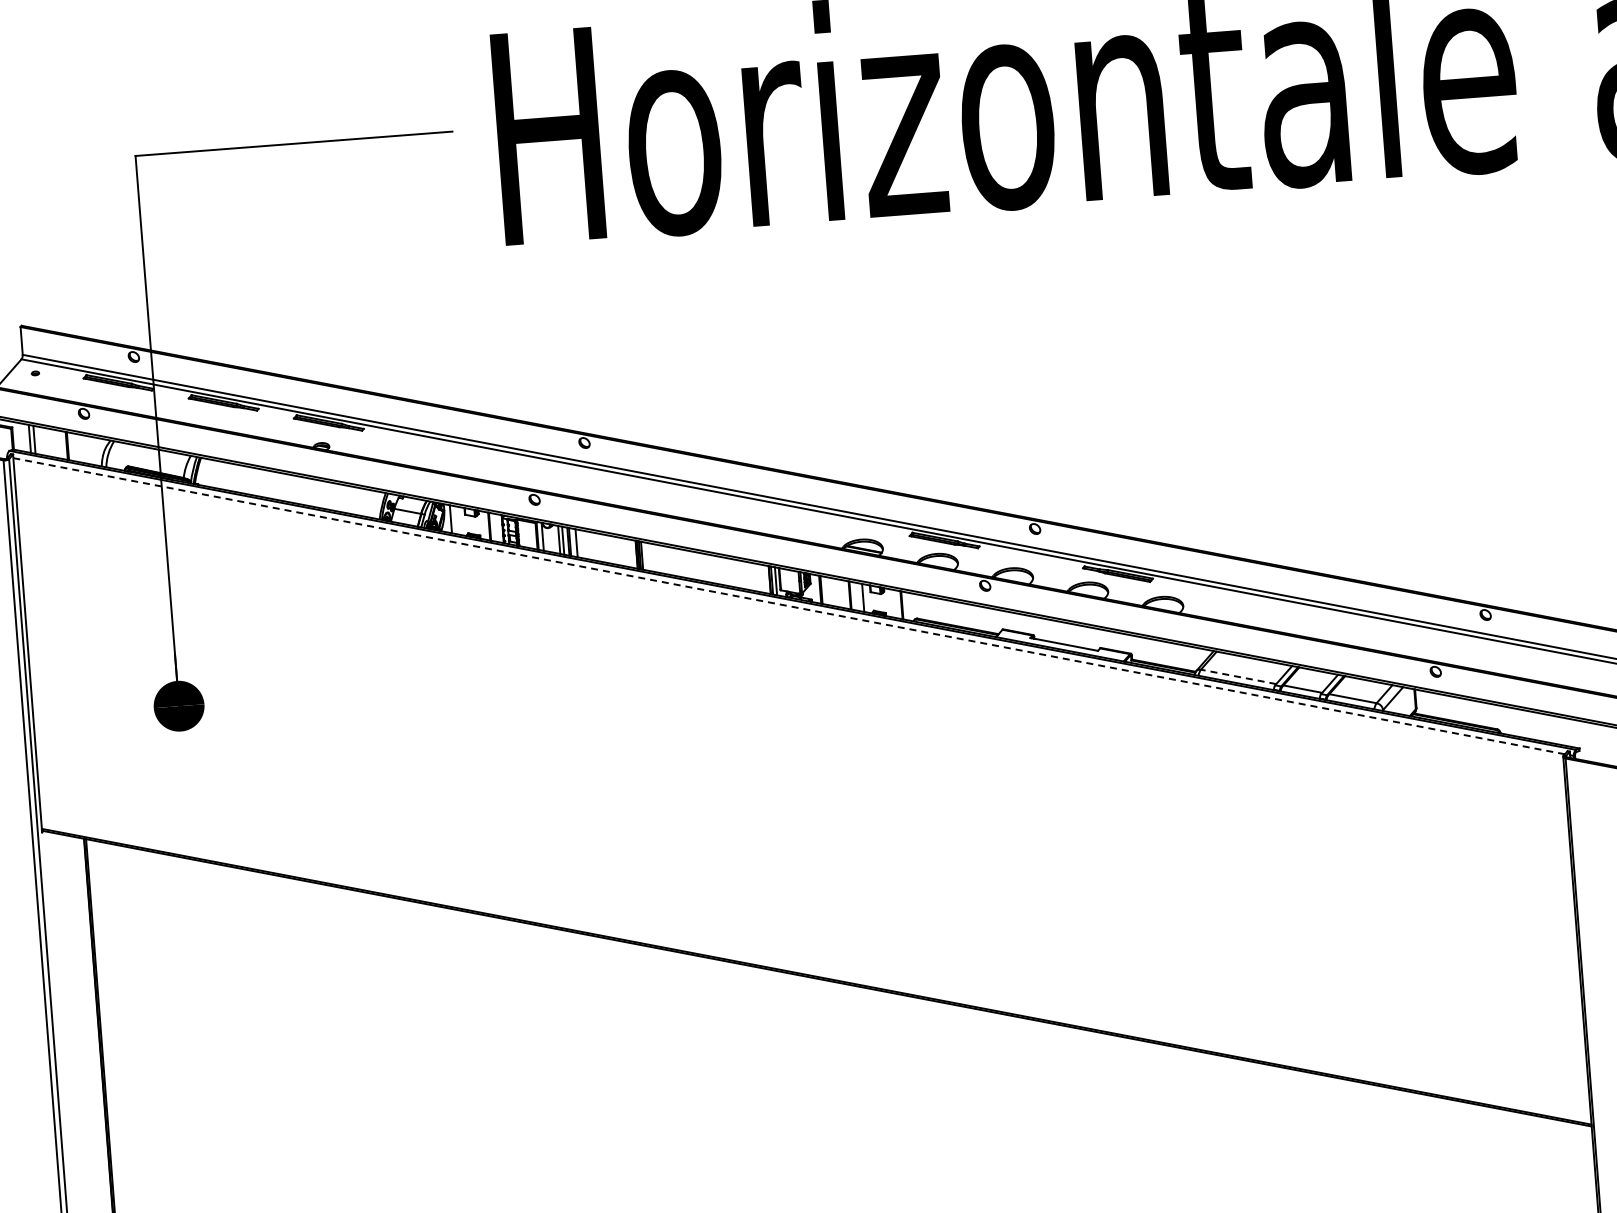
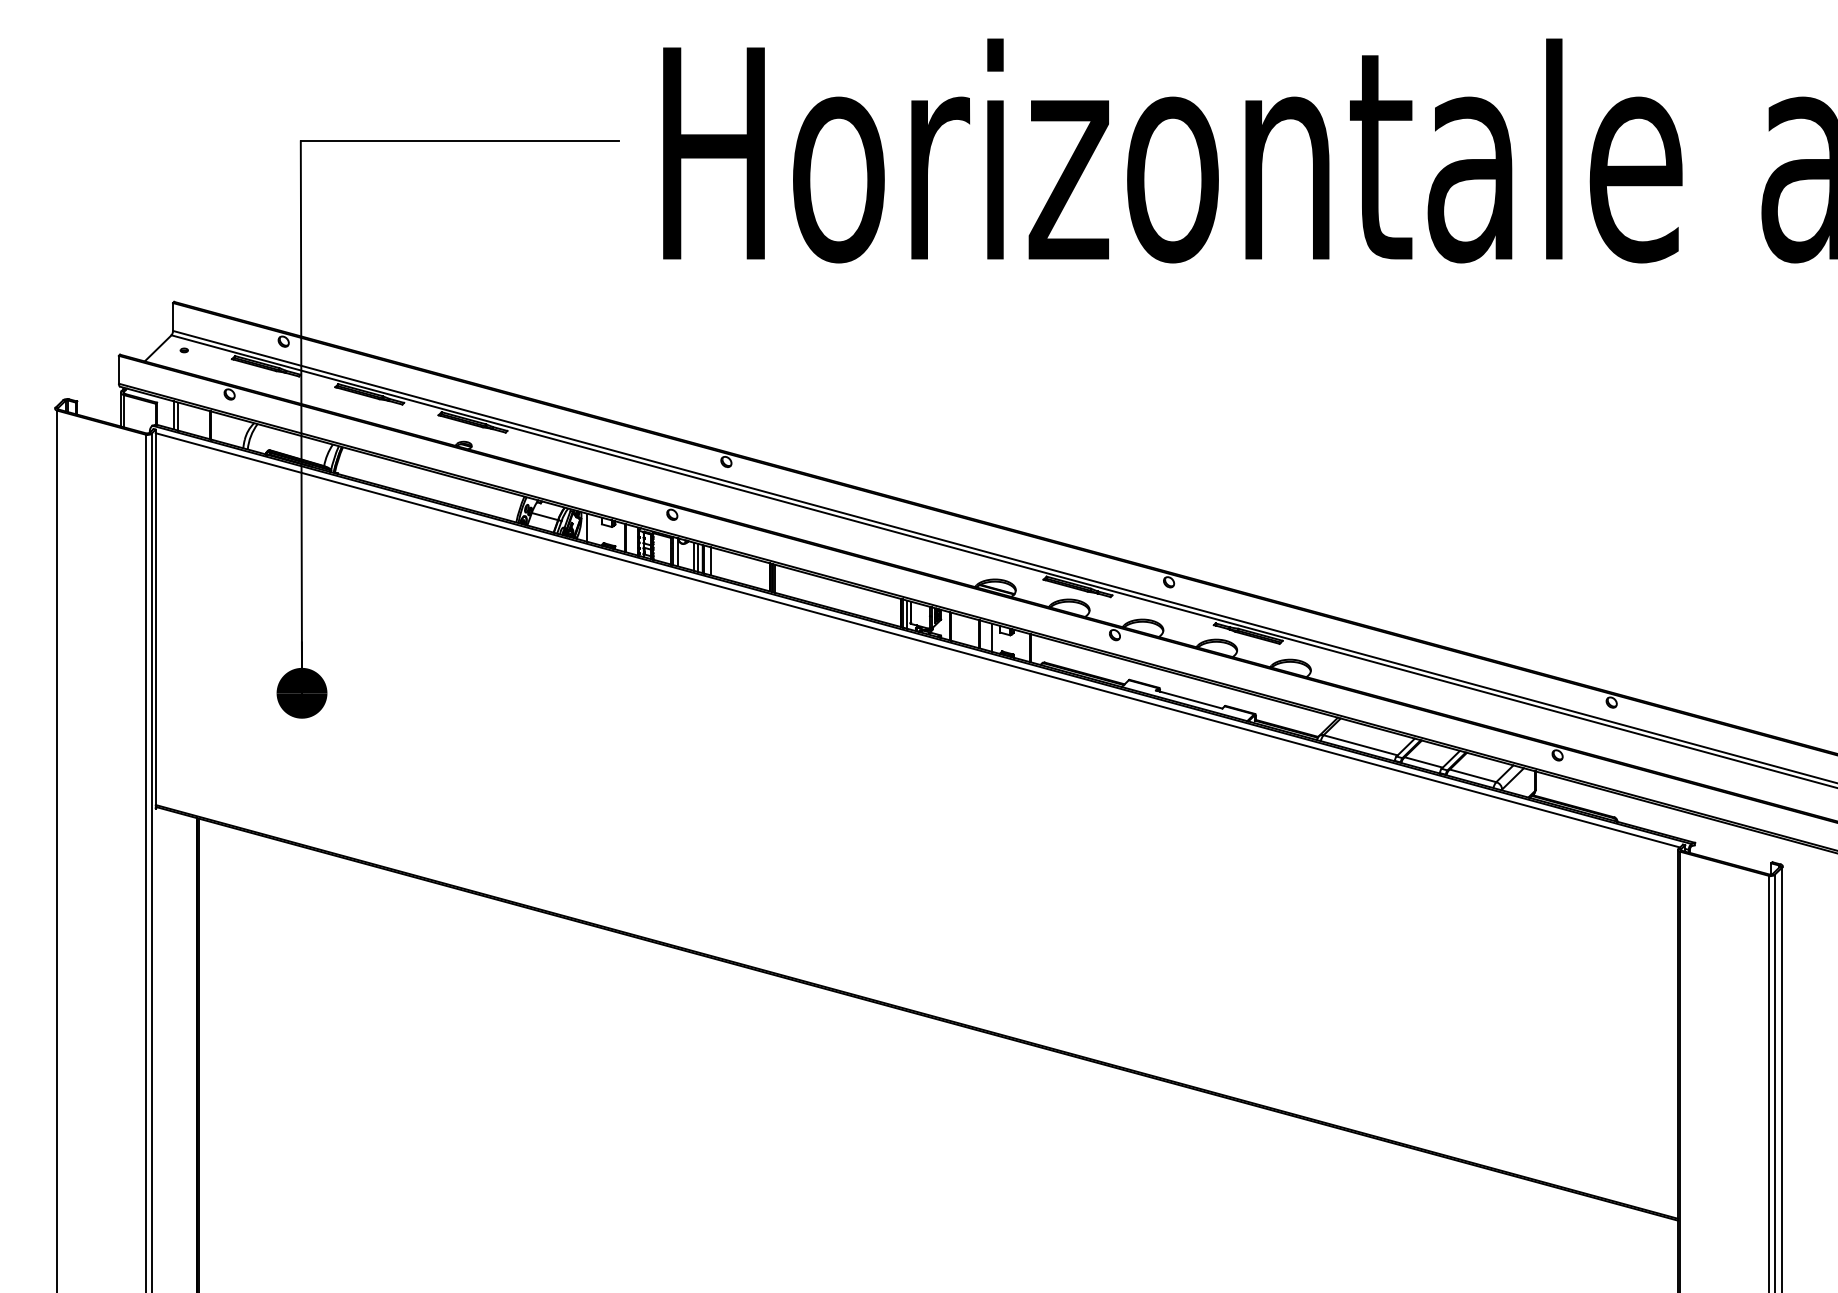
line: (788, 606) -> (917, 640), dashed -> solid
line: (1238, 677) -> (1360, 745), dashed -> solid

